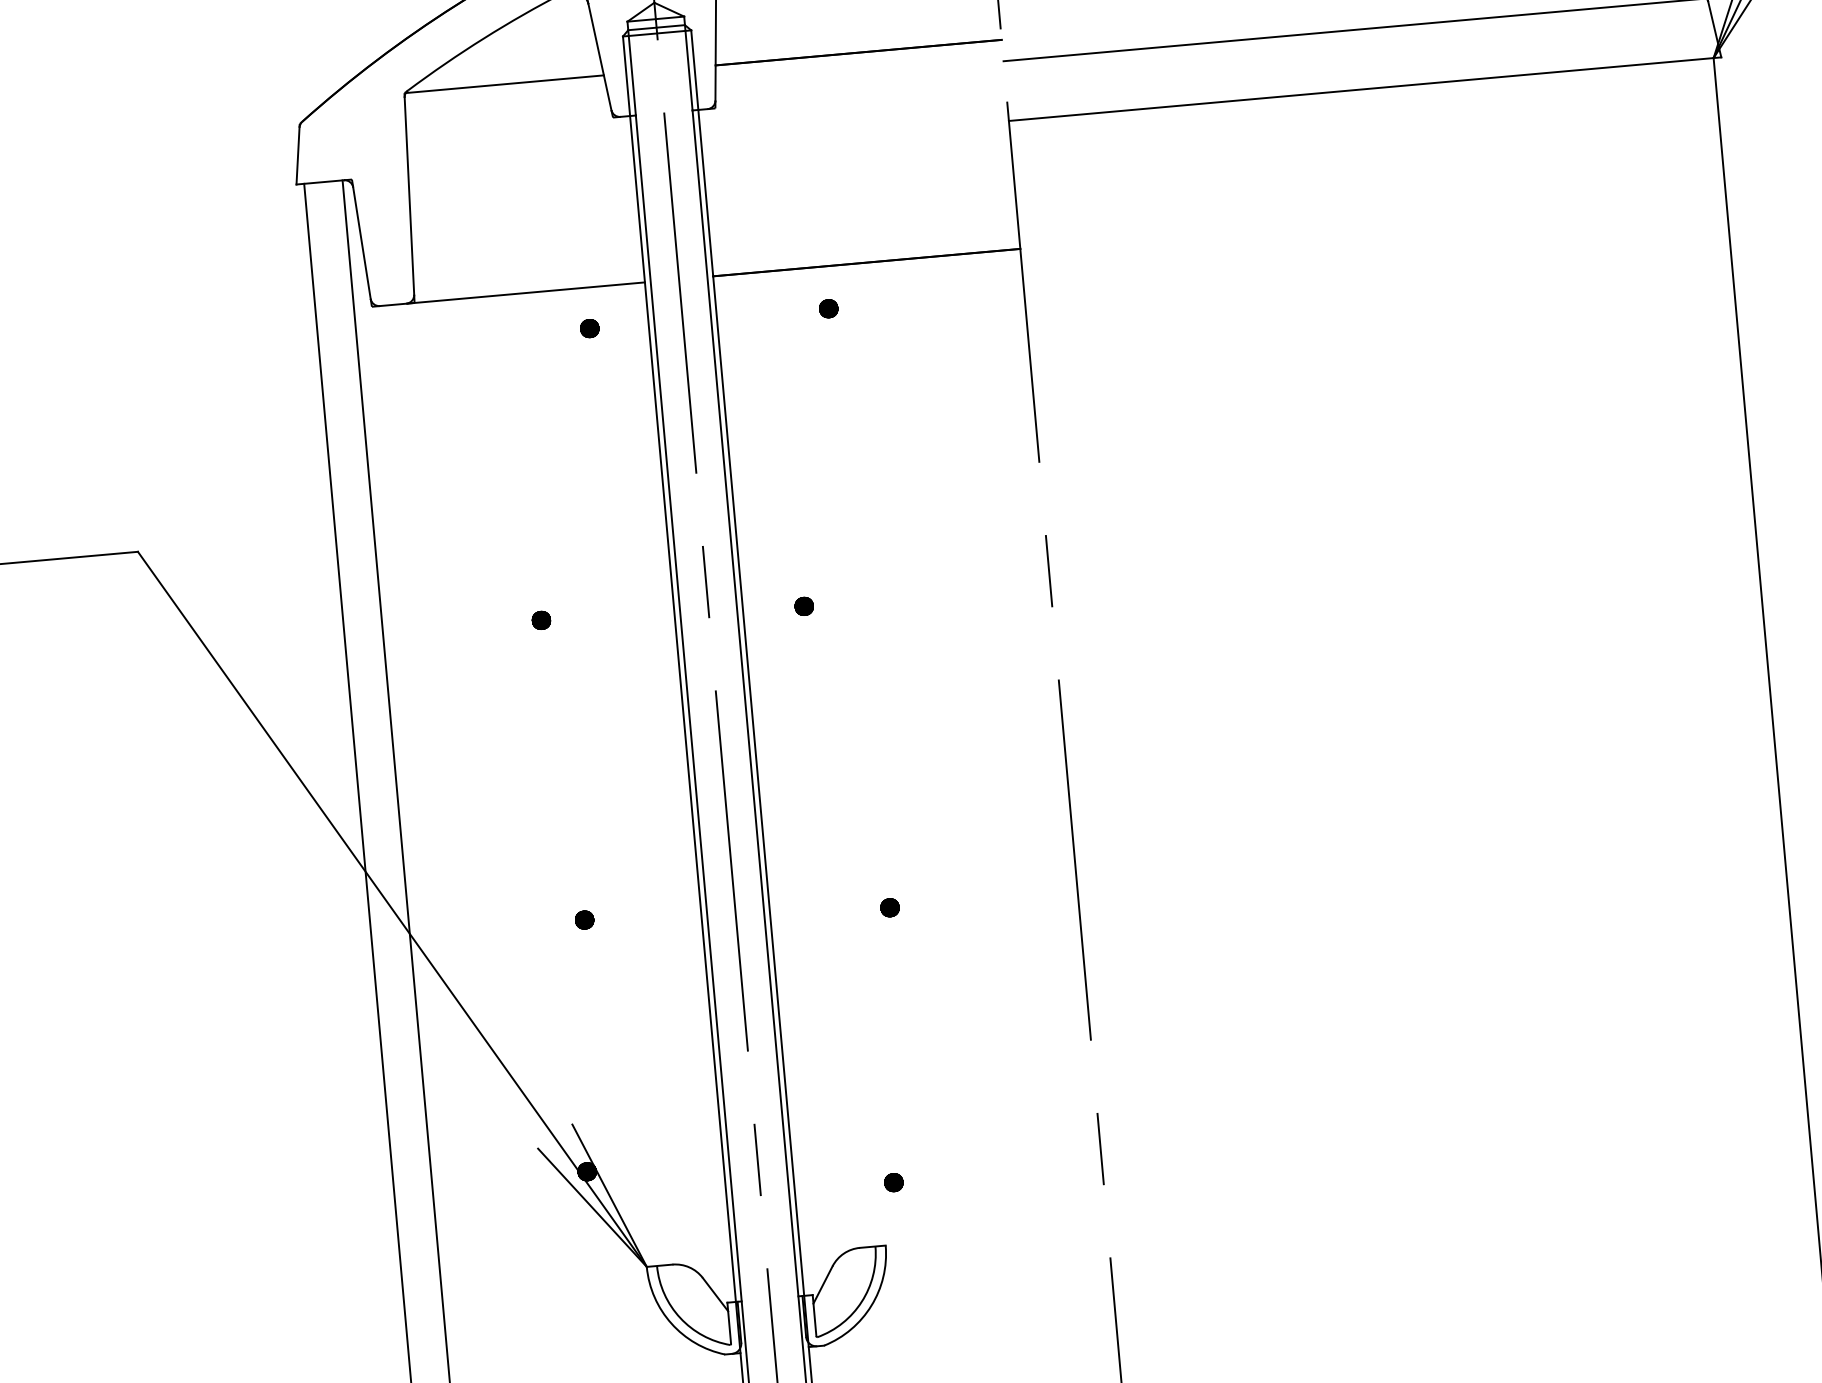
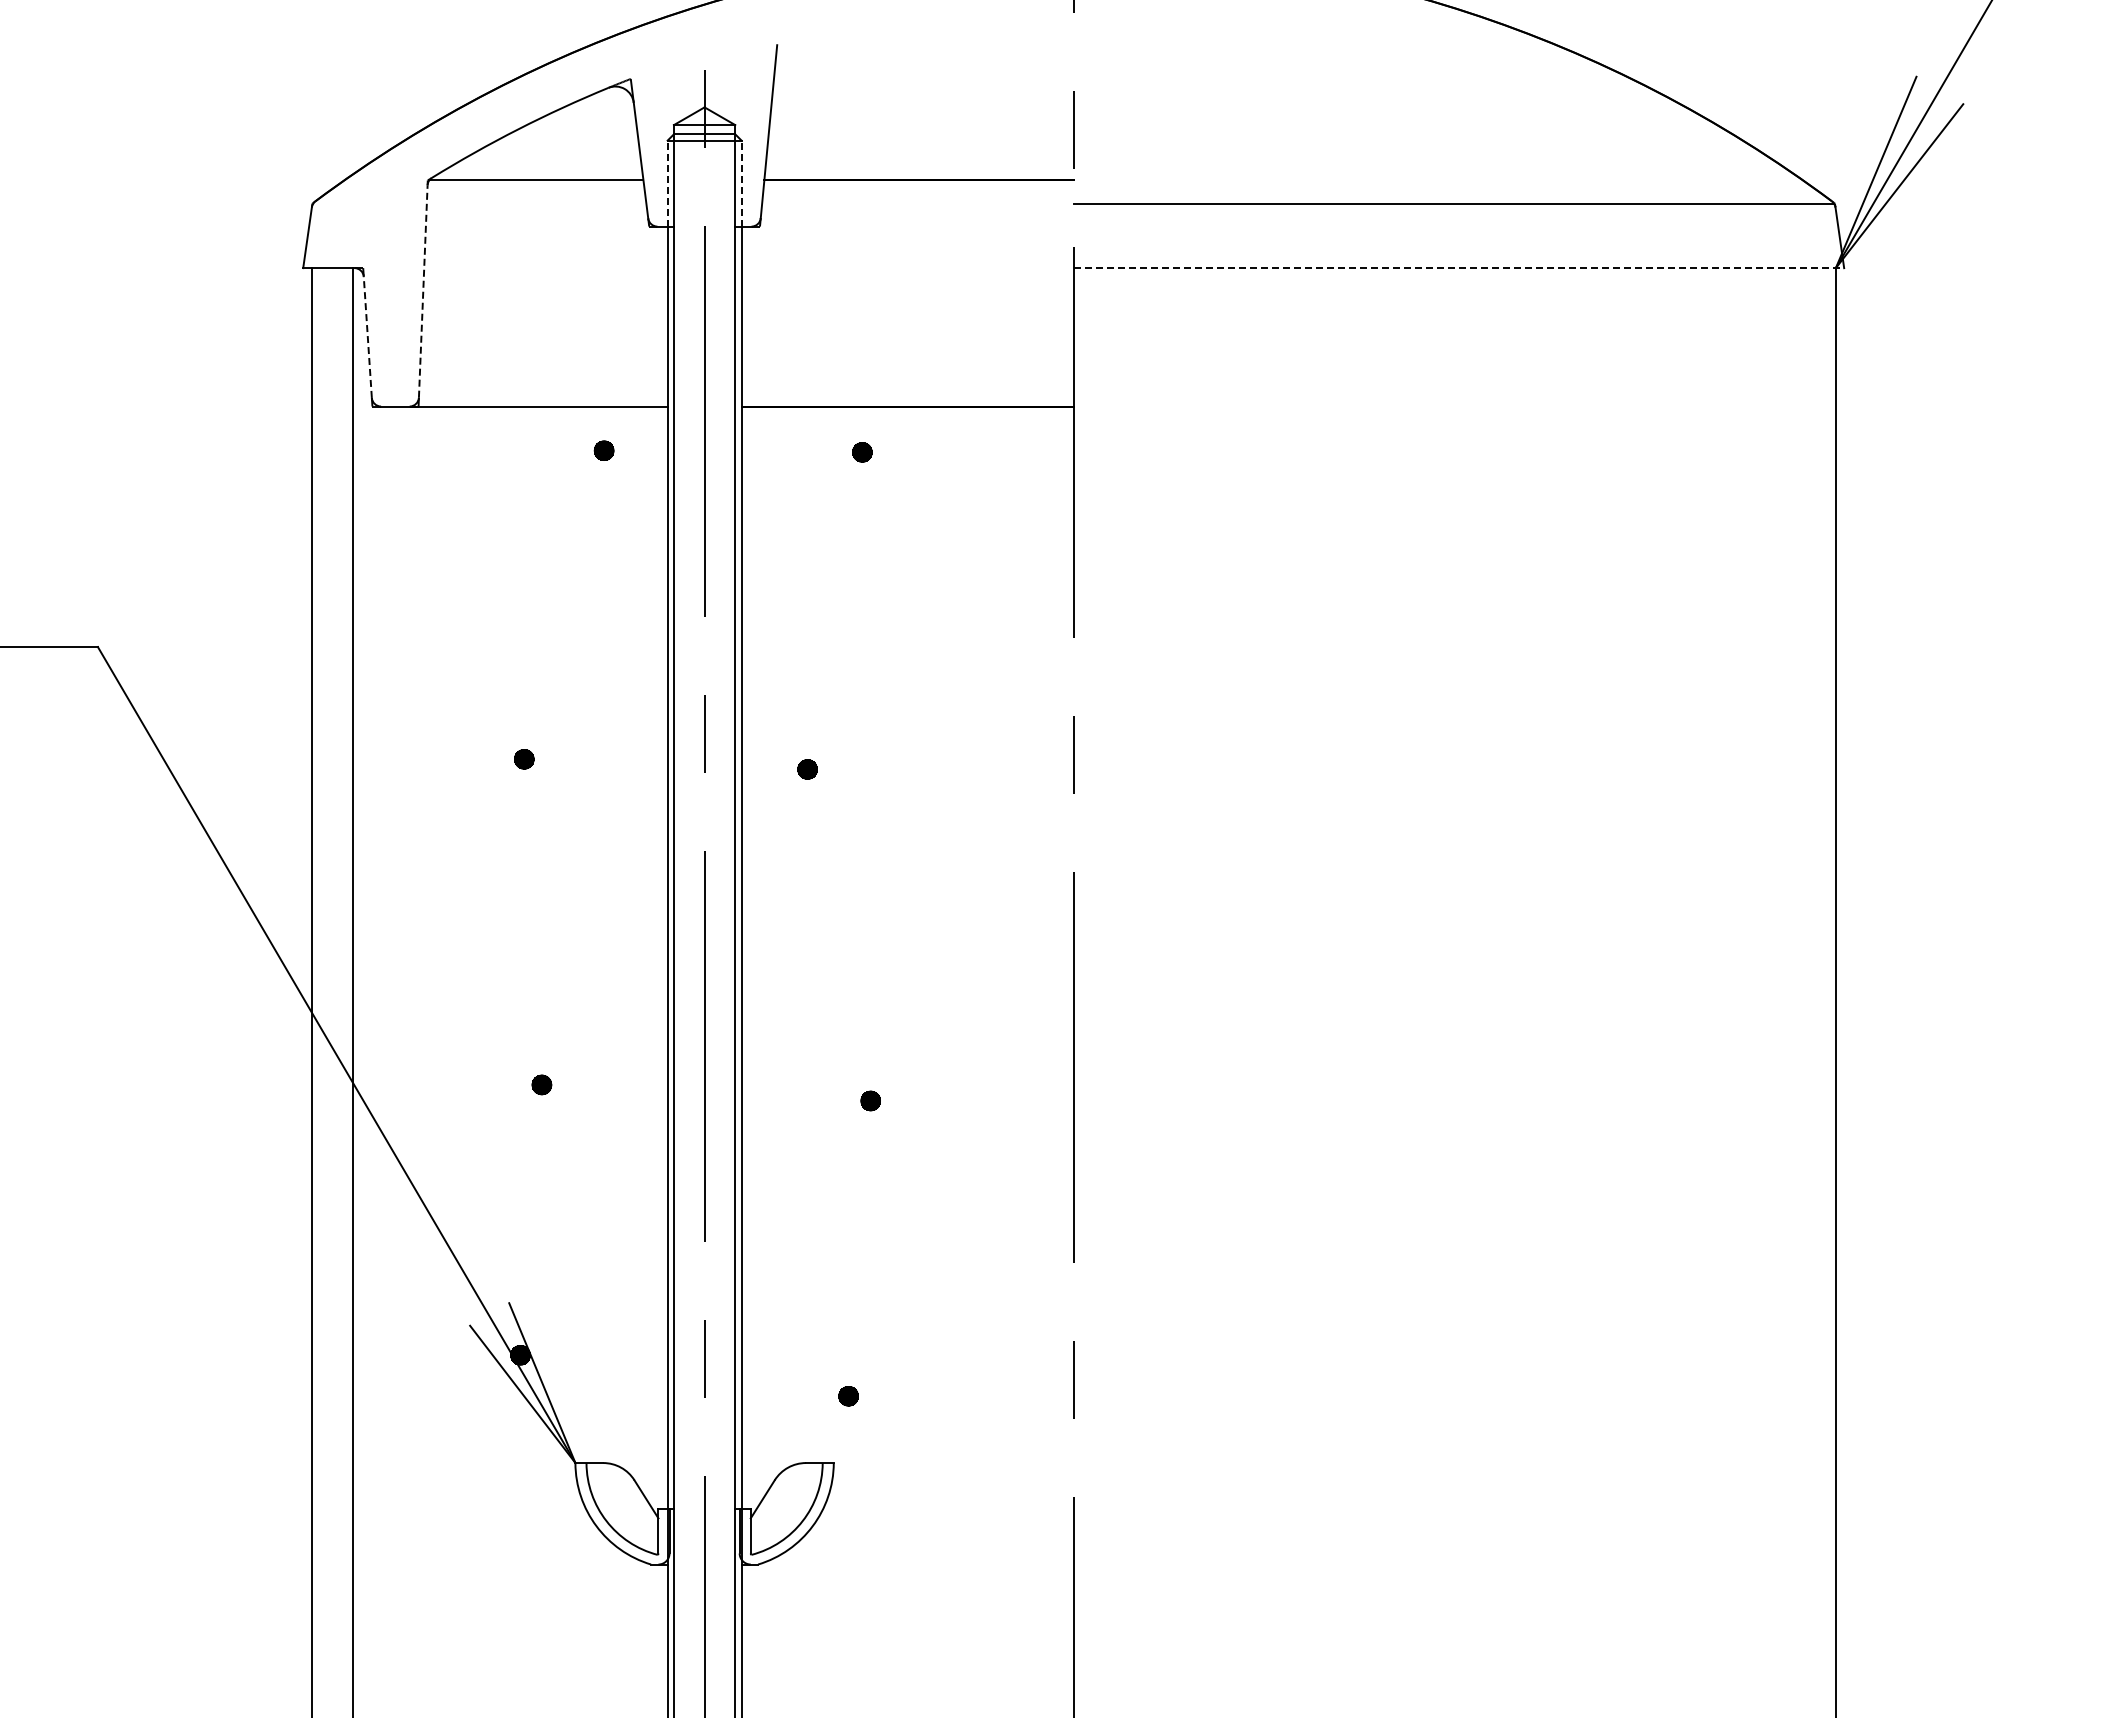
line: (694, 70) -> (741, 183), solid -> dashed
line: (626, 76) -> (667, 183), solid -> dashed
line: (1365, 89) -> (1459, 268), solid -> dashed
line: (409, 196) -> (423, 291), solid -> dashed
line: (361, 243) -> (367, 337), solid -> dashed

